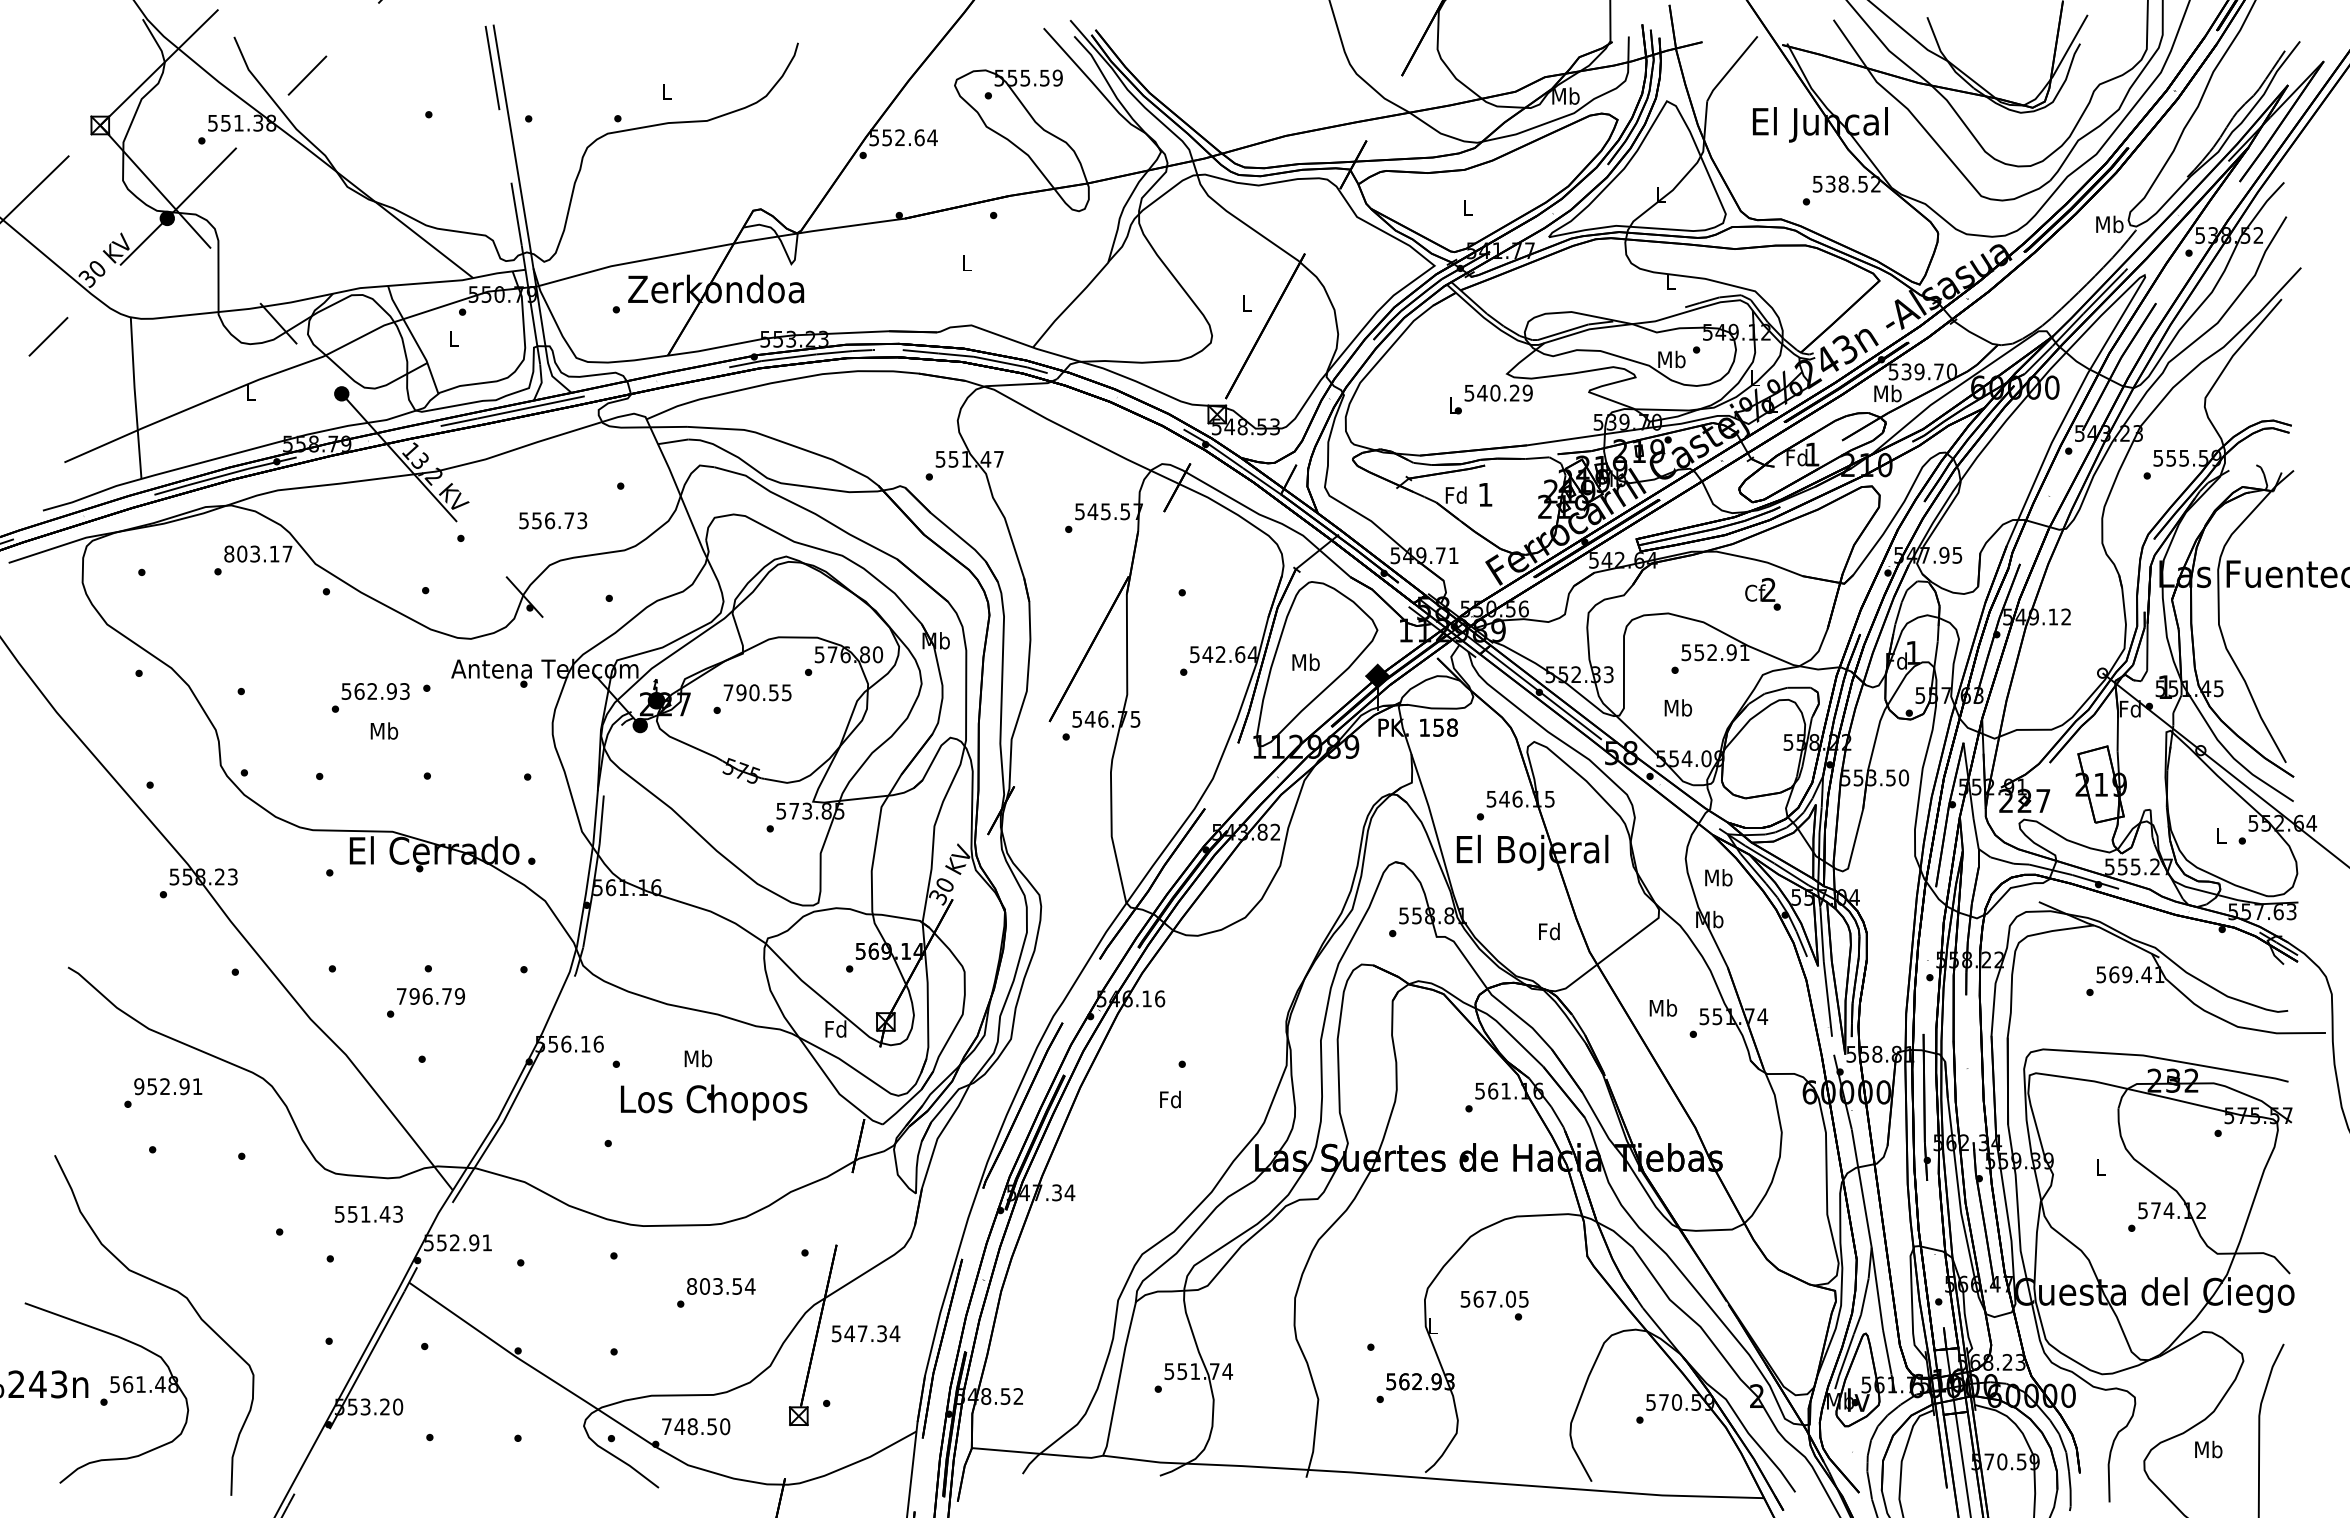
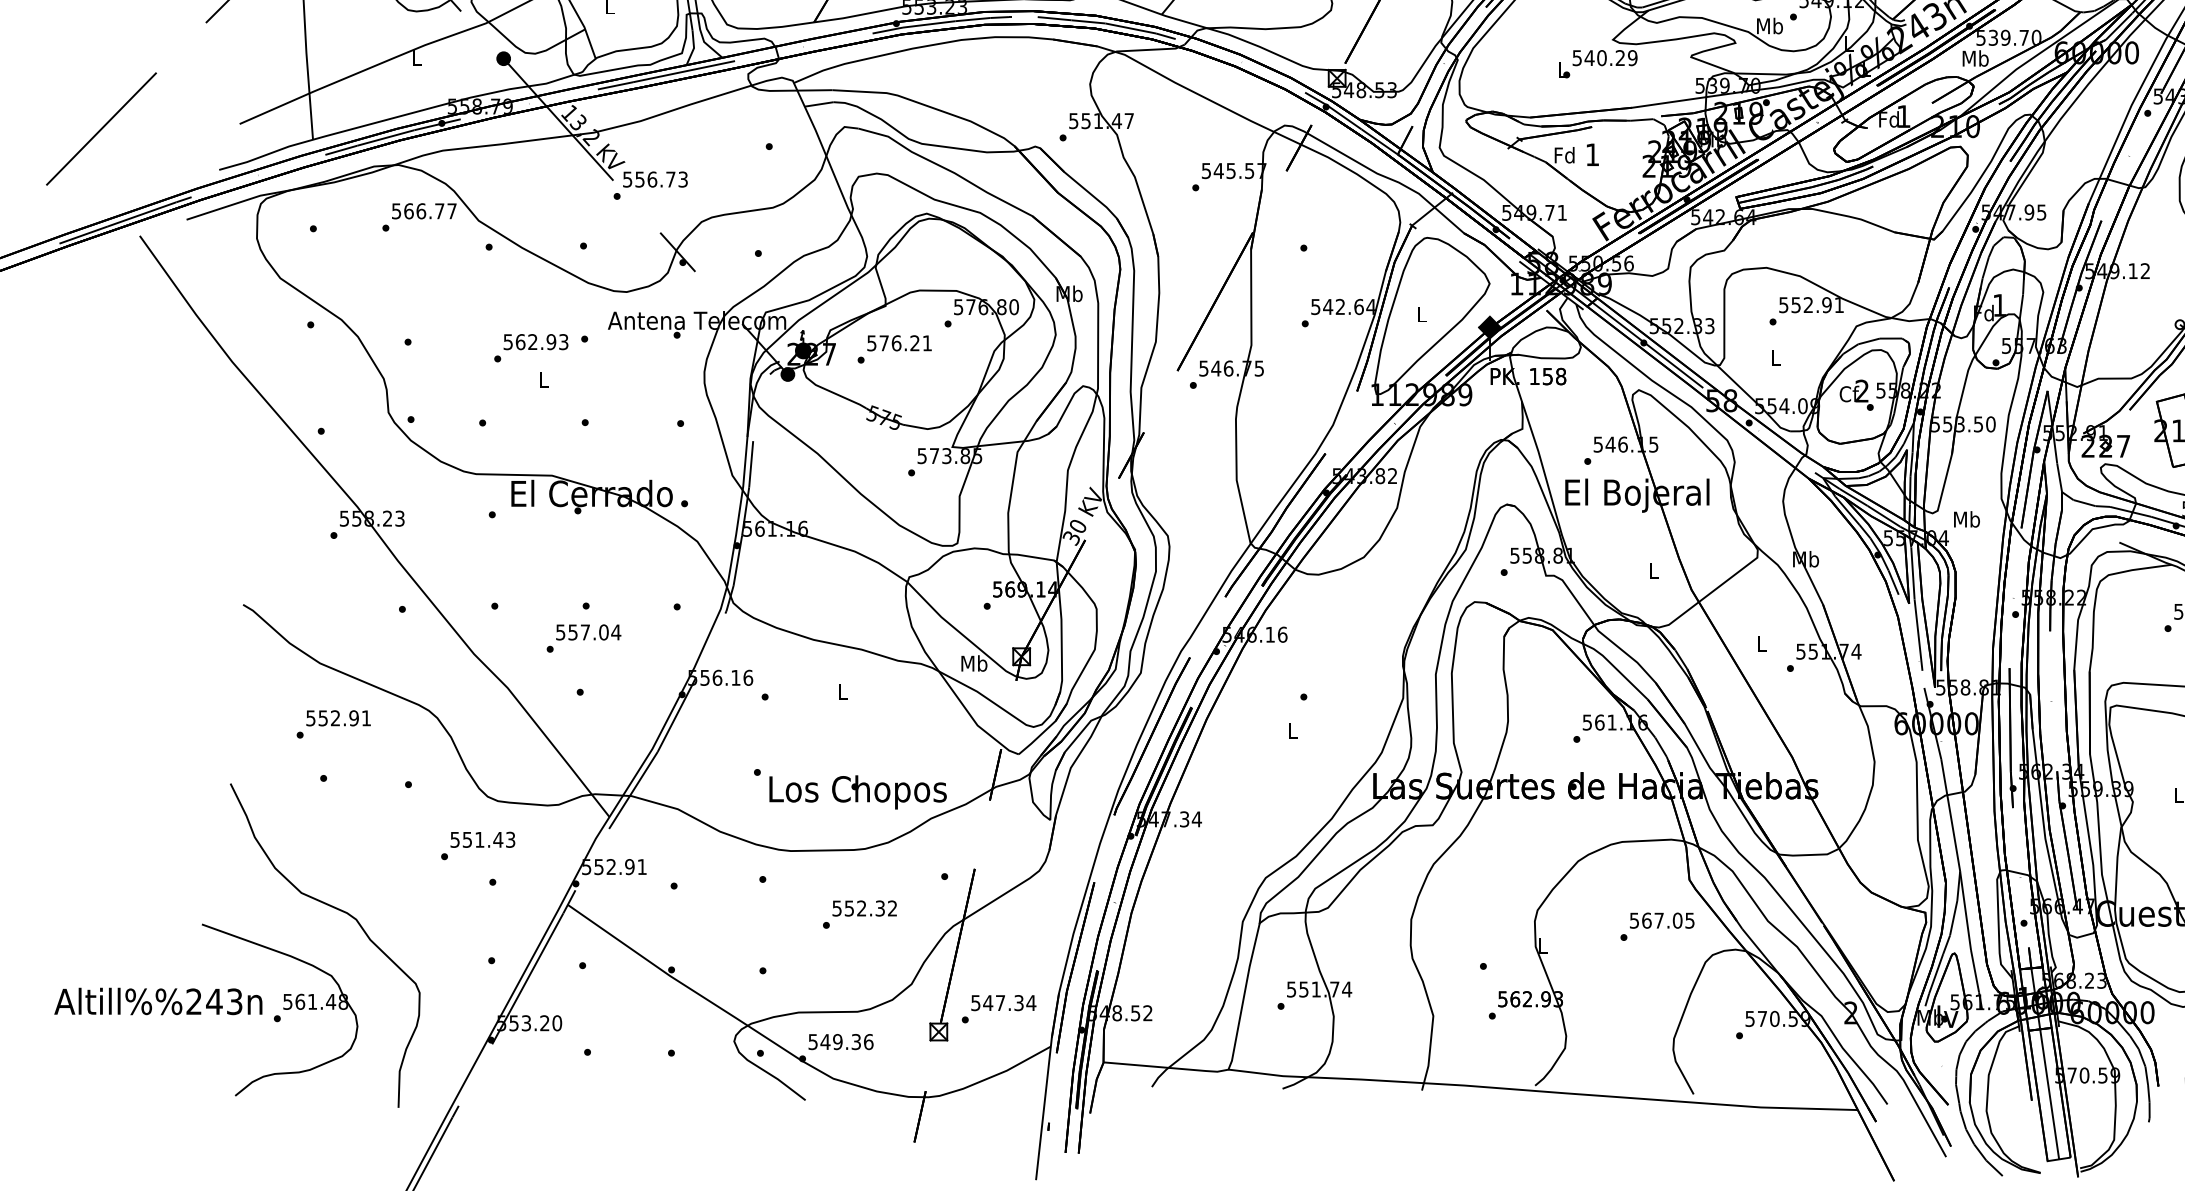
text: (553, 520) -> (655, 179), moved
text: (251, 553) -> (417, 210), 803.17 -> 566.77
text: (1762, 594) -> (1856, 395), moved
text: (1305, 661) -> (1421, 313), Mb -> L
text: (757, 692) -> (899, 343), 790.55 -> 576.21
text: (1678, 707) -> (1776, 357), Mb -> L
text: (384, 730) -> (544, 379), Mb -> L
text: (1718, 877) -> (1966, 519), moved
text: (1549, 931) -> (1653, 570), Fd -> L
text: (430, 996) -> (588, 632), 796.79 -> 557.04
text: (1663, 1007) -> (1761, 642), Mb -> L
text: (835, 1028) -> (973, 662), Fd -> Mb
text: (698, 1058) -> (843, 691), Mb -> L
text: (139, 1086) -> (311, 718), 952.91 -> 552.91
text: (1170, 1099) -> (1292, 730), Fd -> L
text: (714, 1102) -> (858, 792), moved
text: (368, 1213) -> (482, 839), moved
text: (721, 1286) -> (865, 908), 803.54 -> 552.32
text: (1494, 1298) -> (1662, 919), moved
text: (866, 1333) -> (1004, 1002), moved
text: (696, 1426) -> (841, 1041), 748.50 -> 549.36

